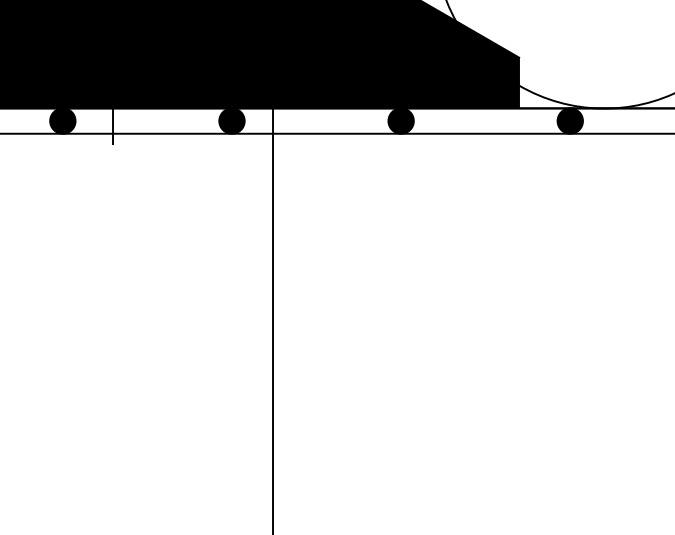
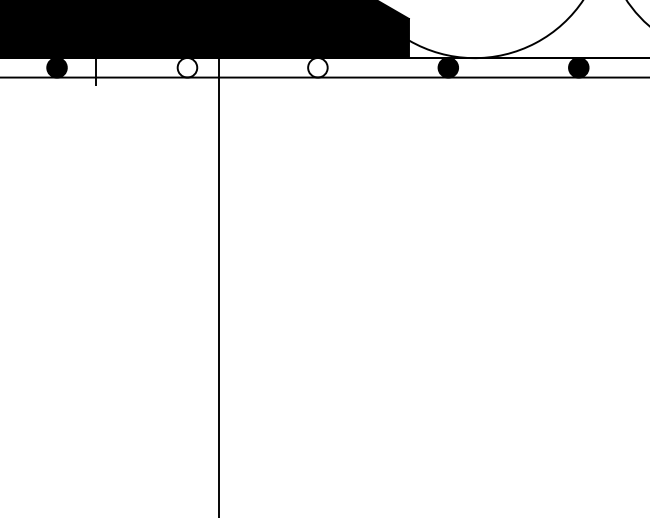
fill: (232, 120) -> (187, 67), removed
fill: (400, 120) -> (317, 67), removed

